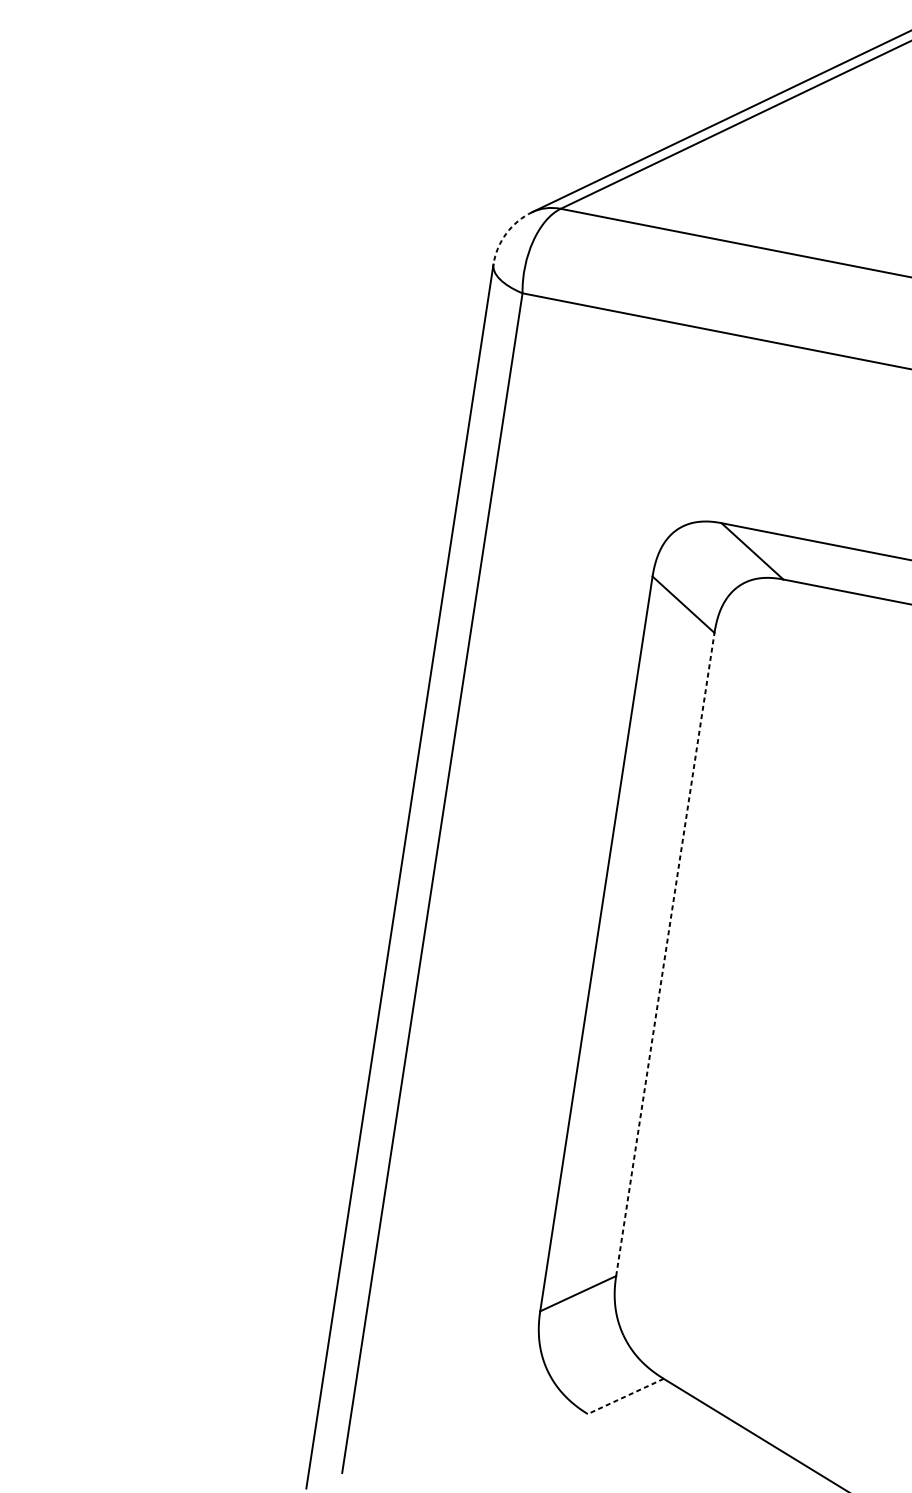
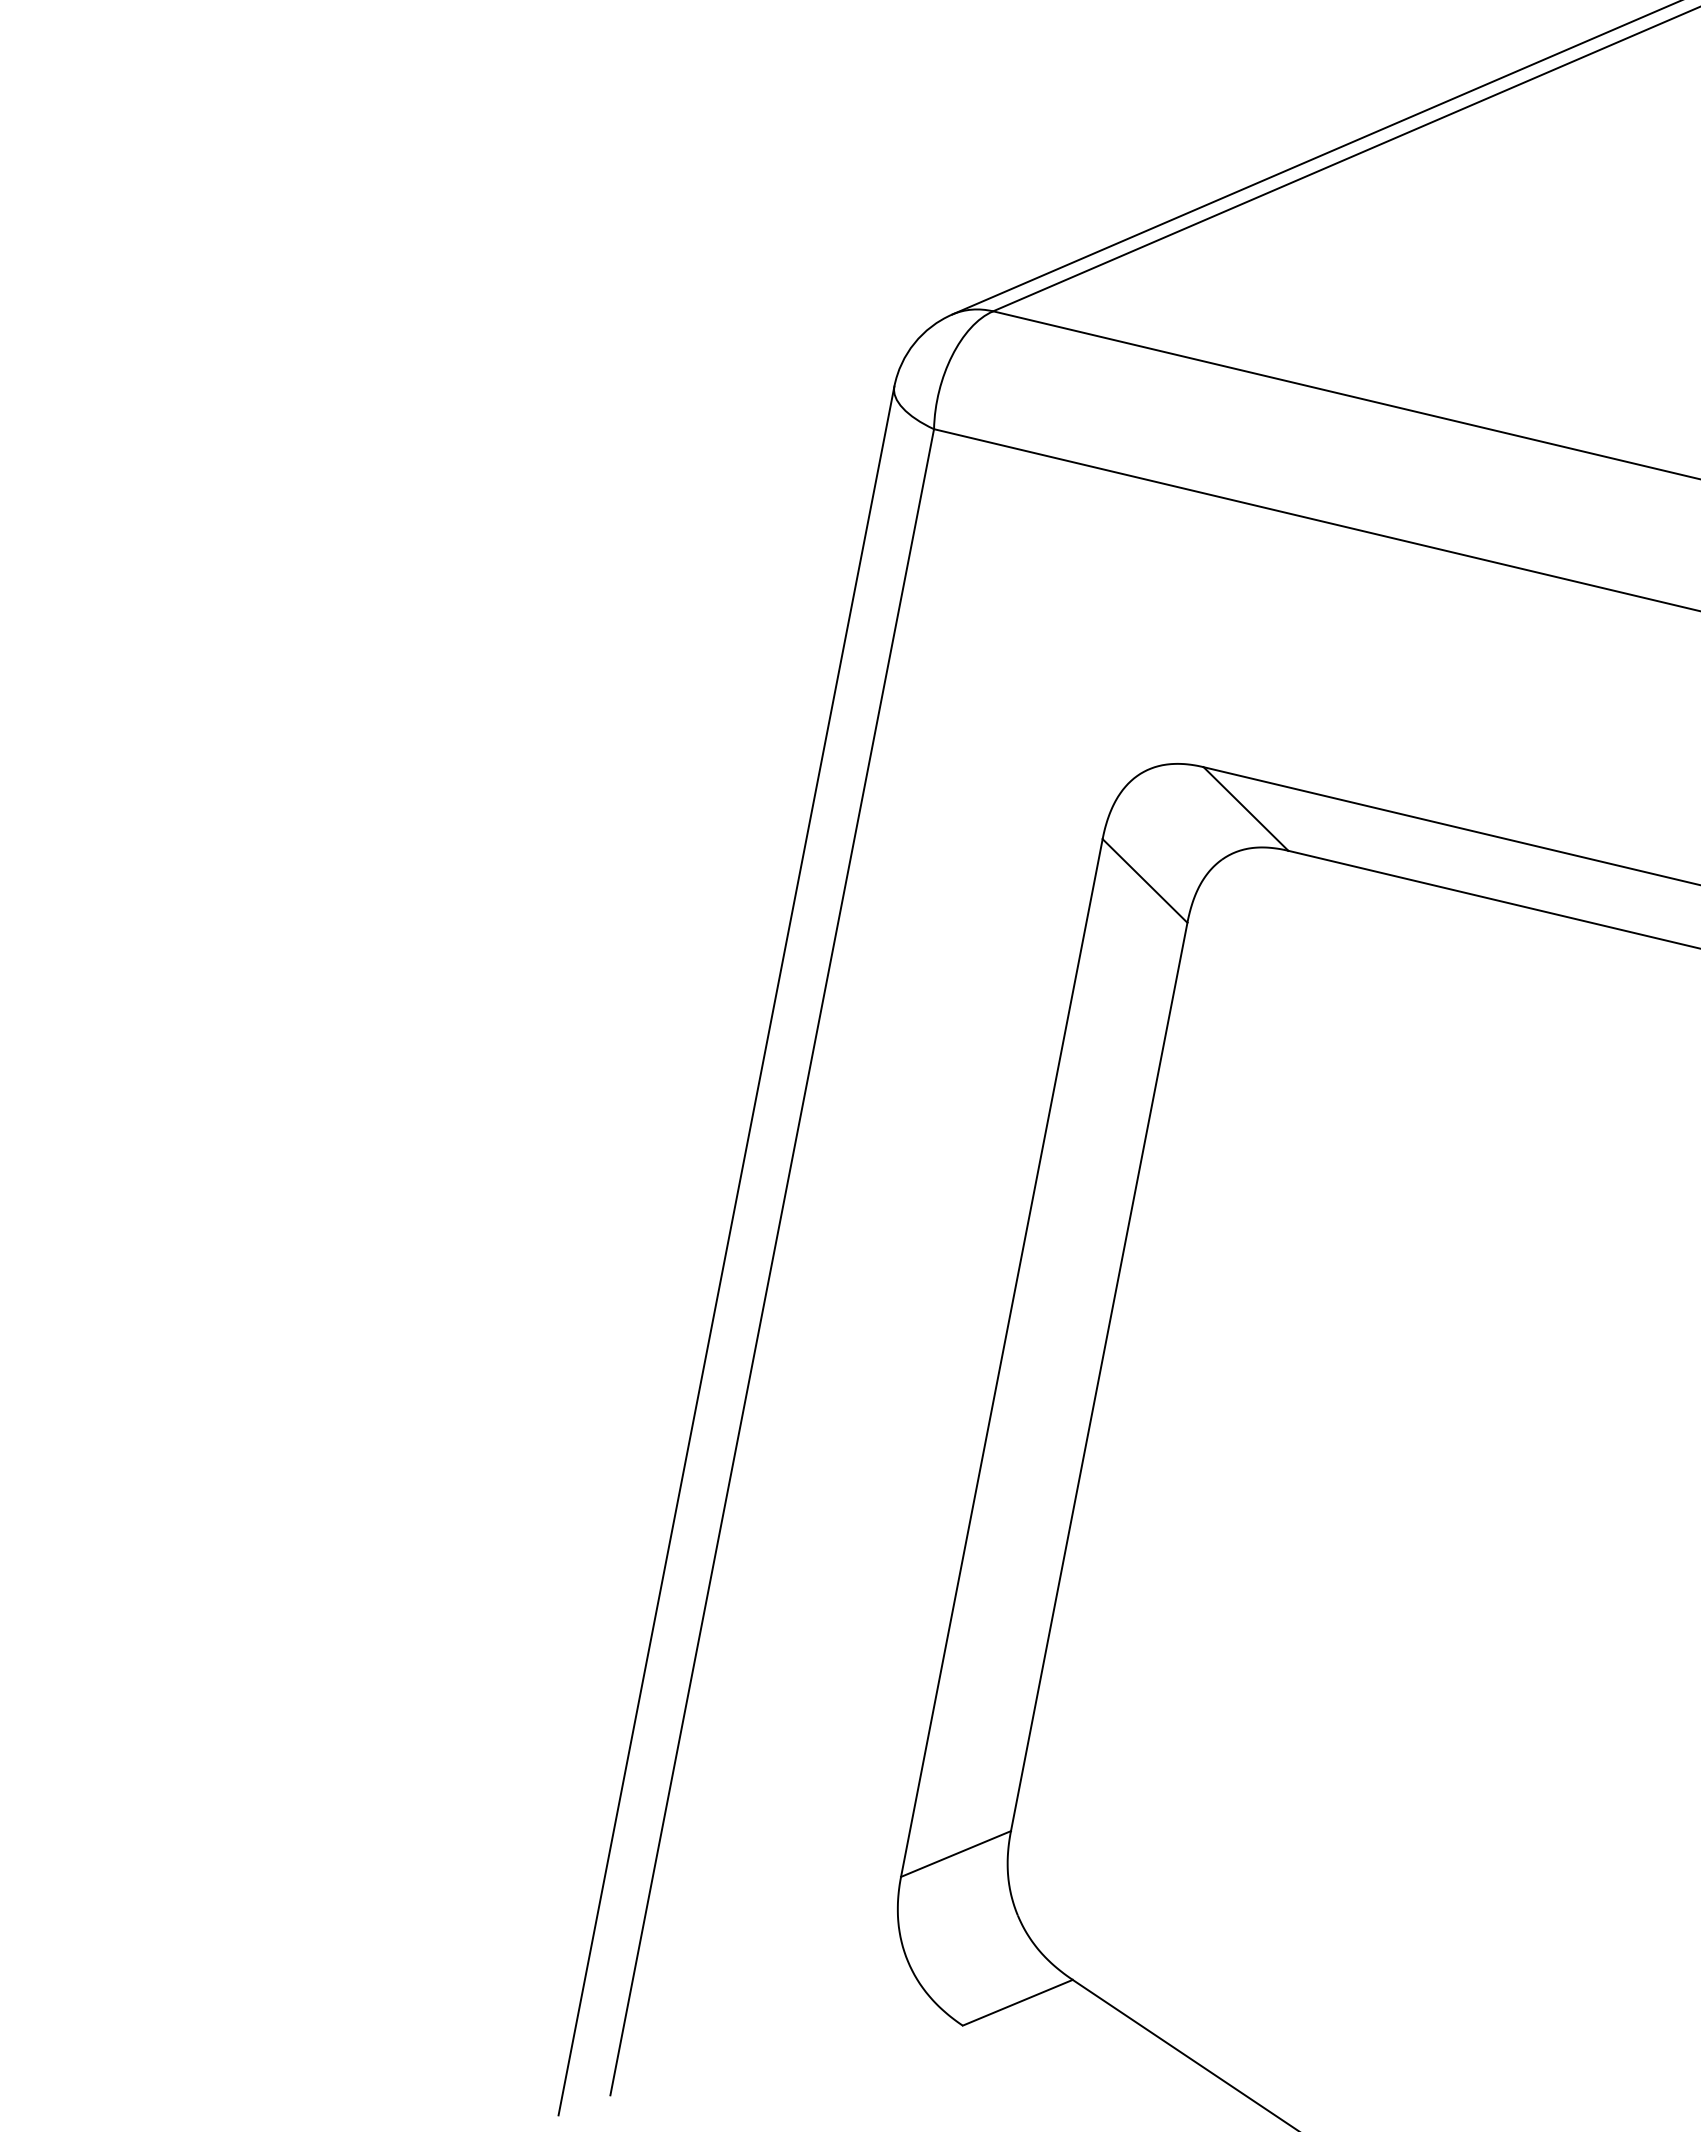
arc: (506, 233) -> (914, 343), dashed -> solid
line: (665, 954) -> (1099, 1376), dashed -> solid
line: (625, 1396) -> (1017, 2002), dashed -> solid

